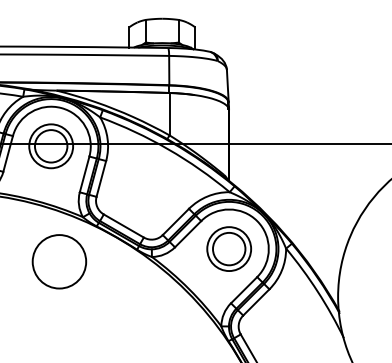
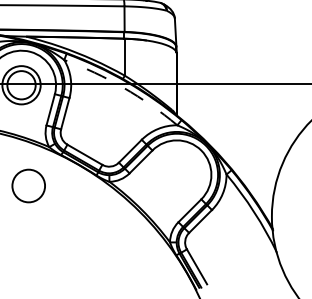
arc: (168, 149) -> (123, 88), solid -> dashed
part: (228, 248) -> (176, 174), removed
circle: (59, 261) -> (28, 185), size x0.7

